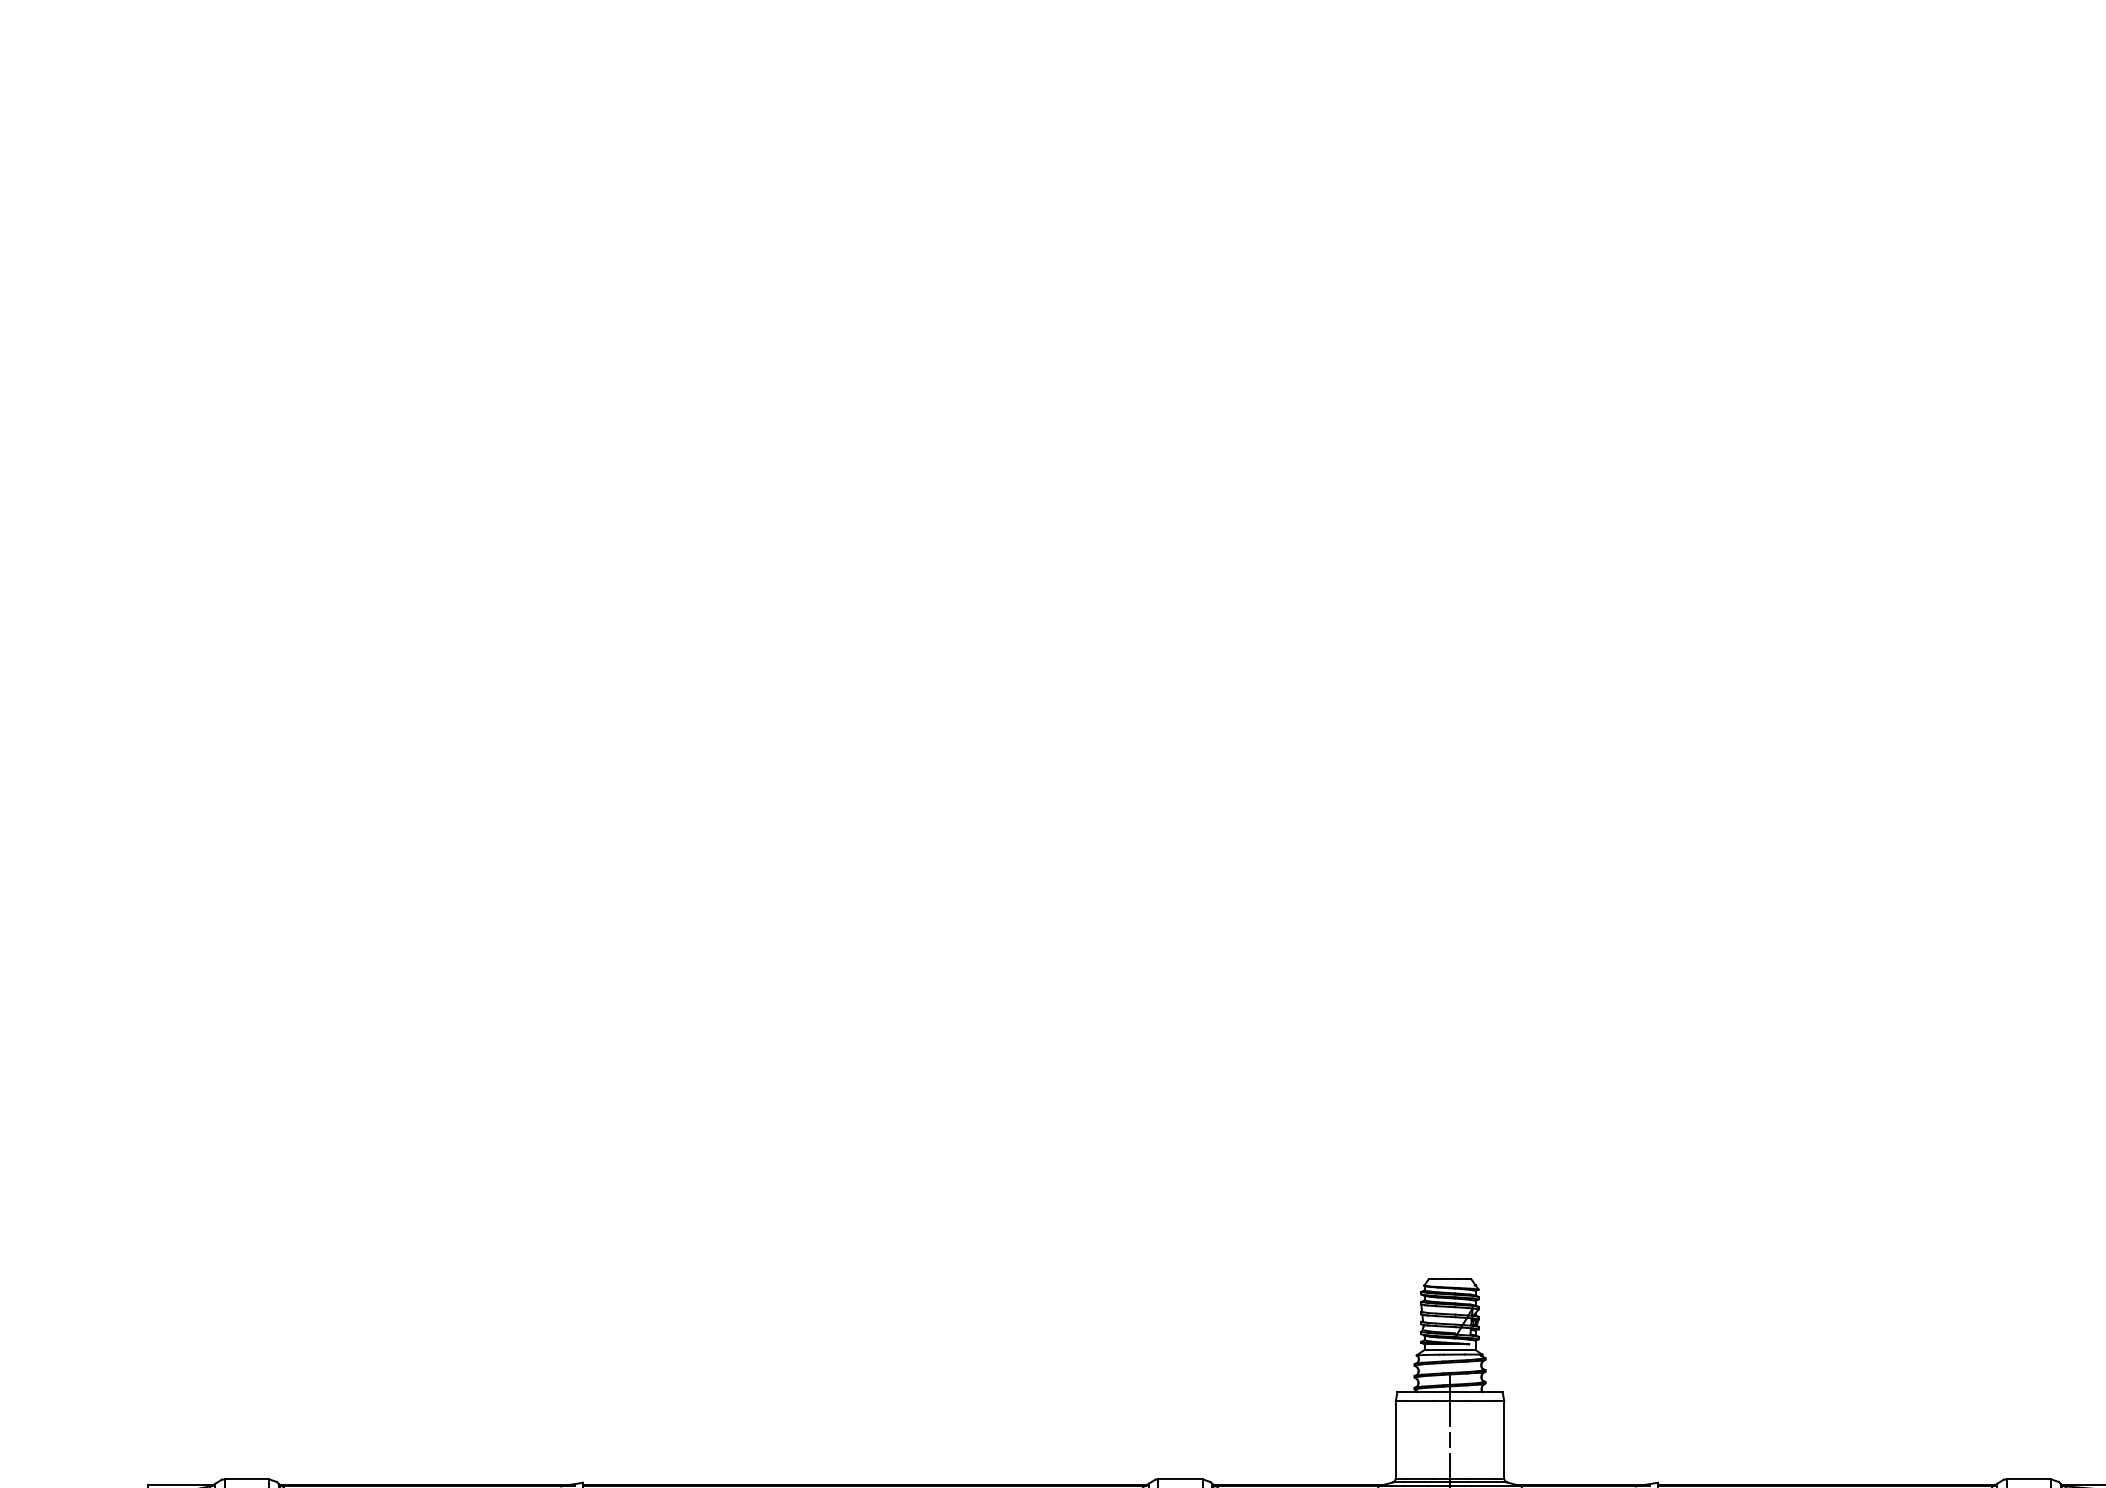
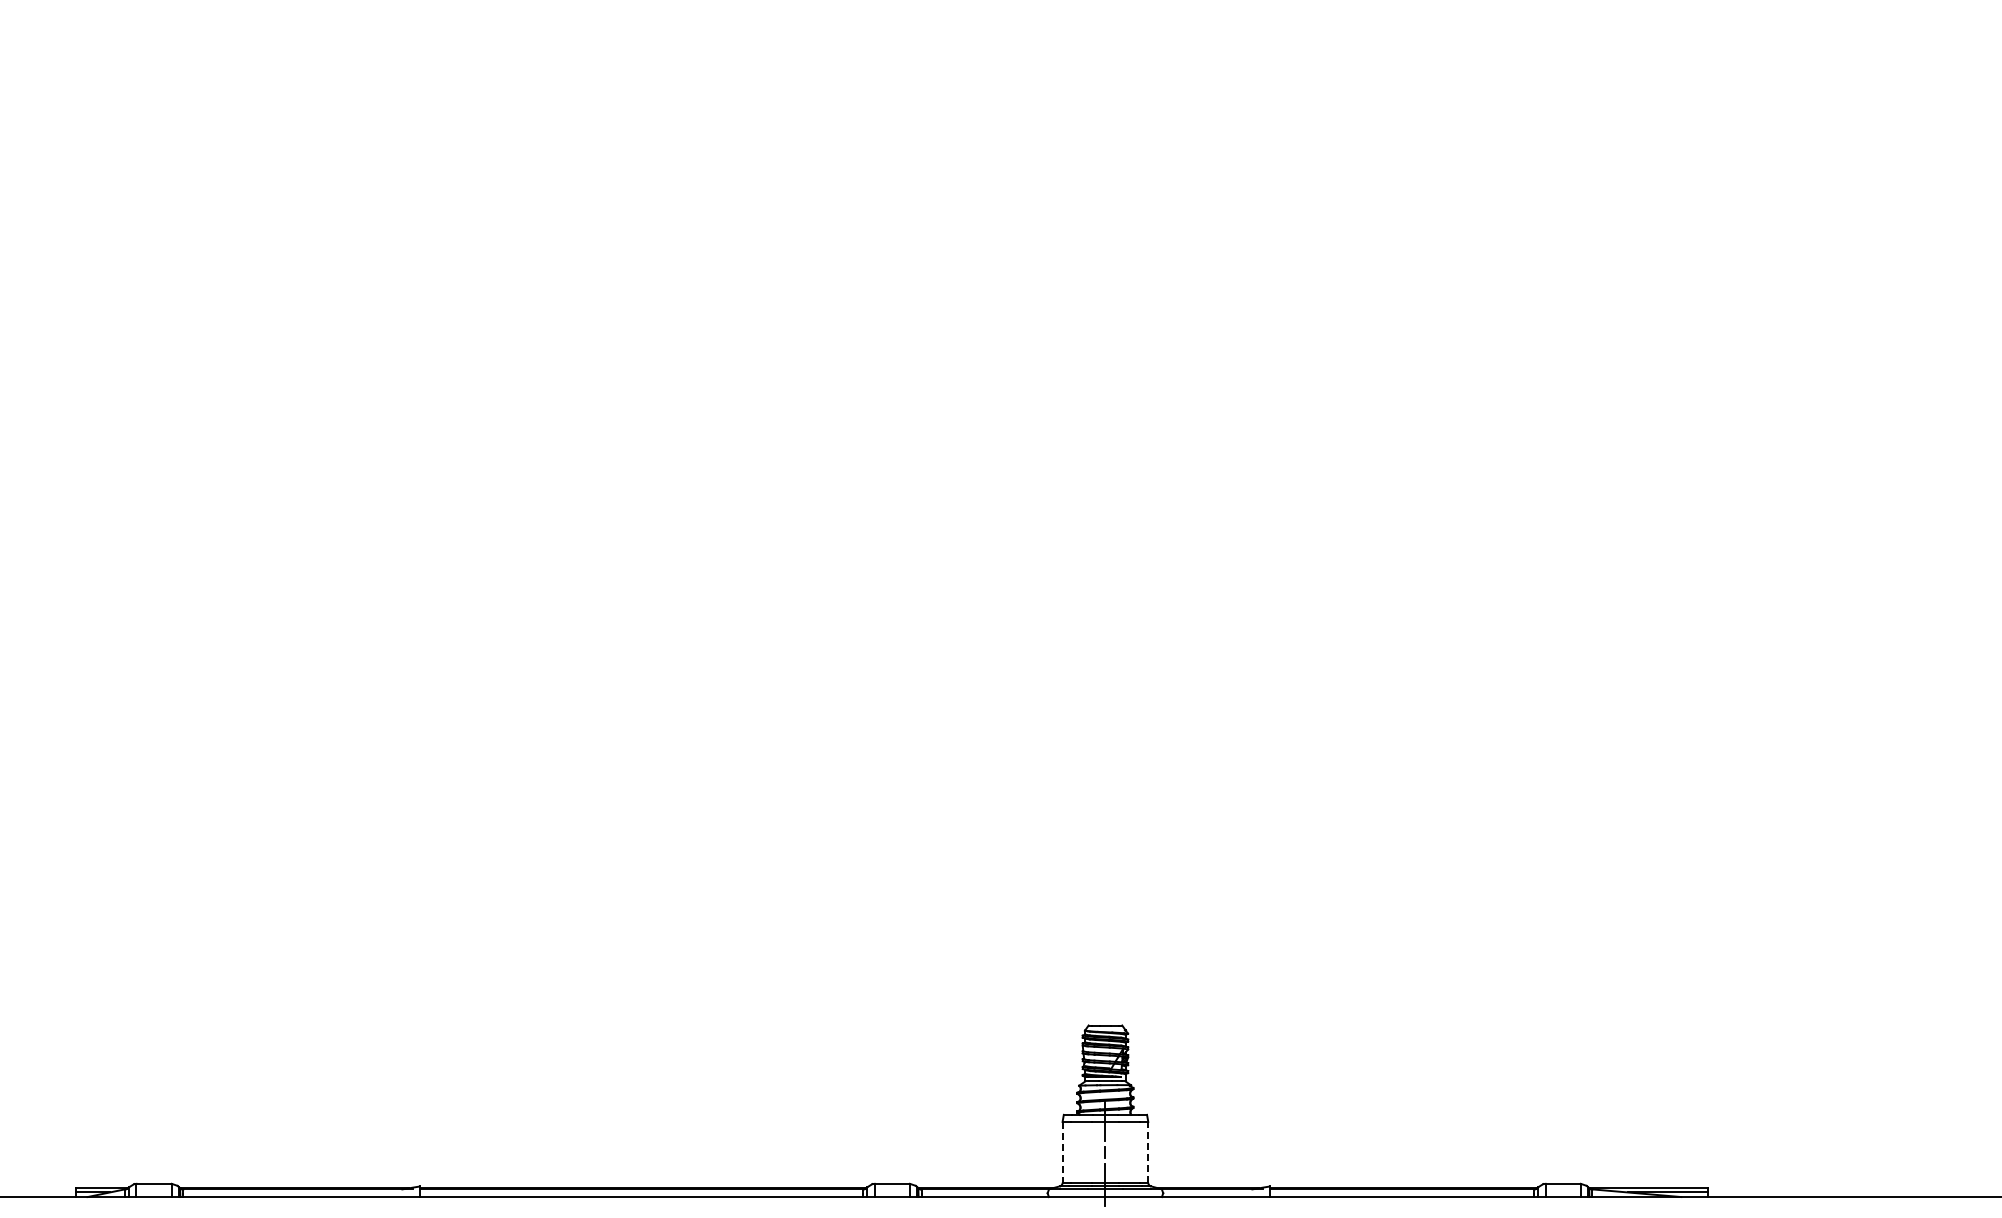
line: (1395, 1439) -> (1062, 1152), solid -> dashed
line: (1504, 1439) -> (1148, 1152), solid -> dashed

